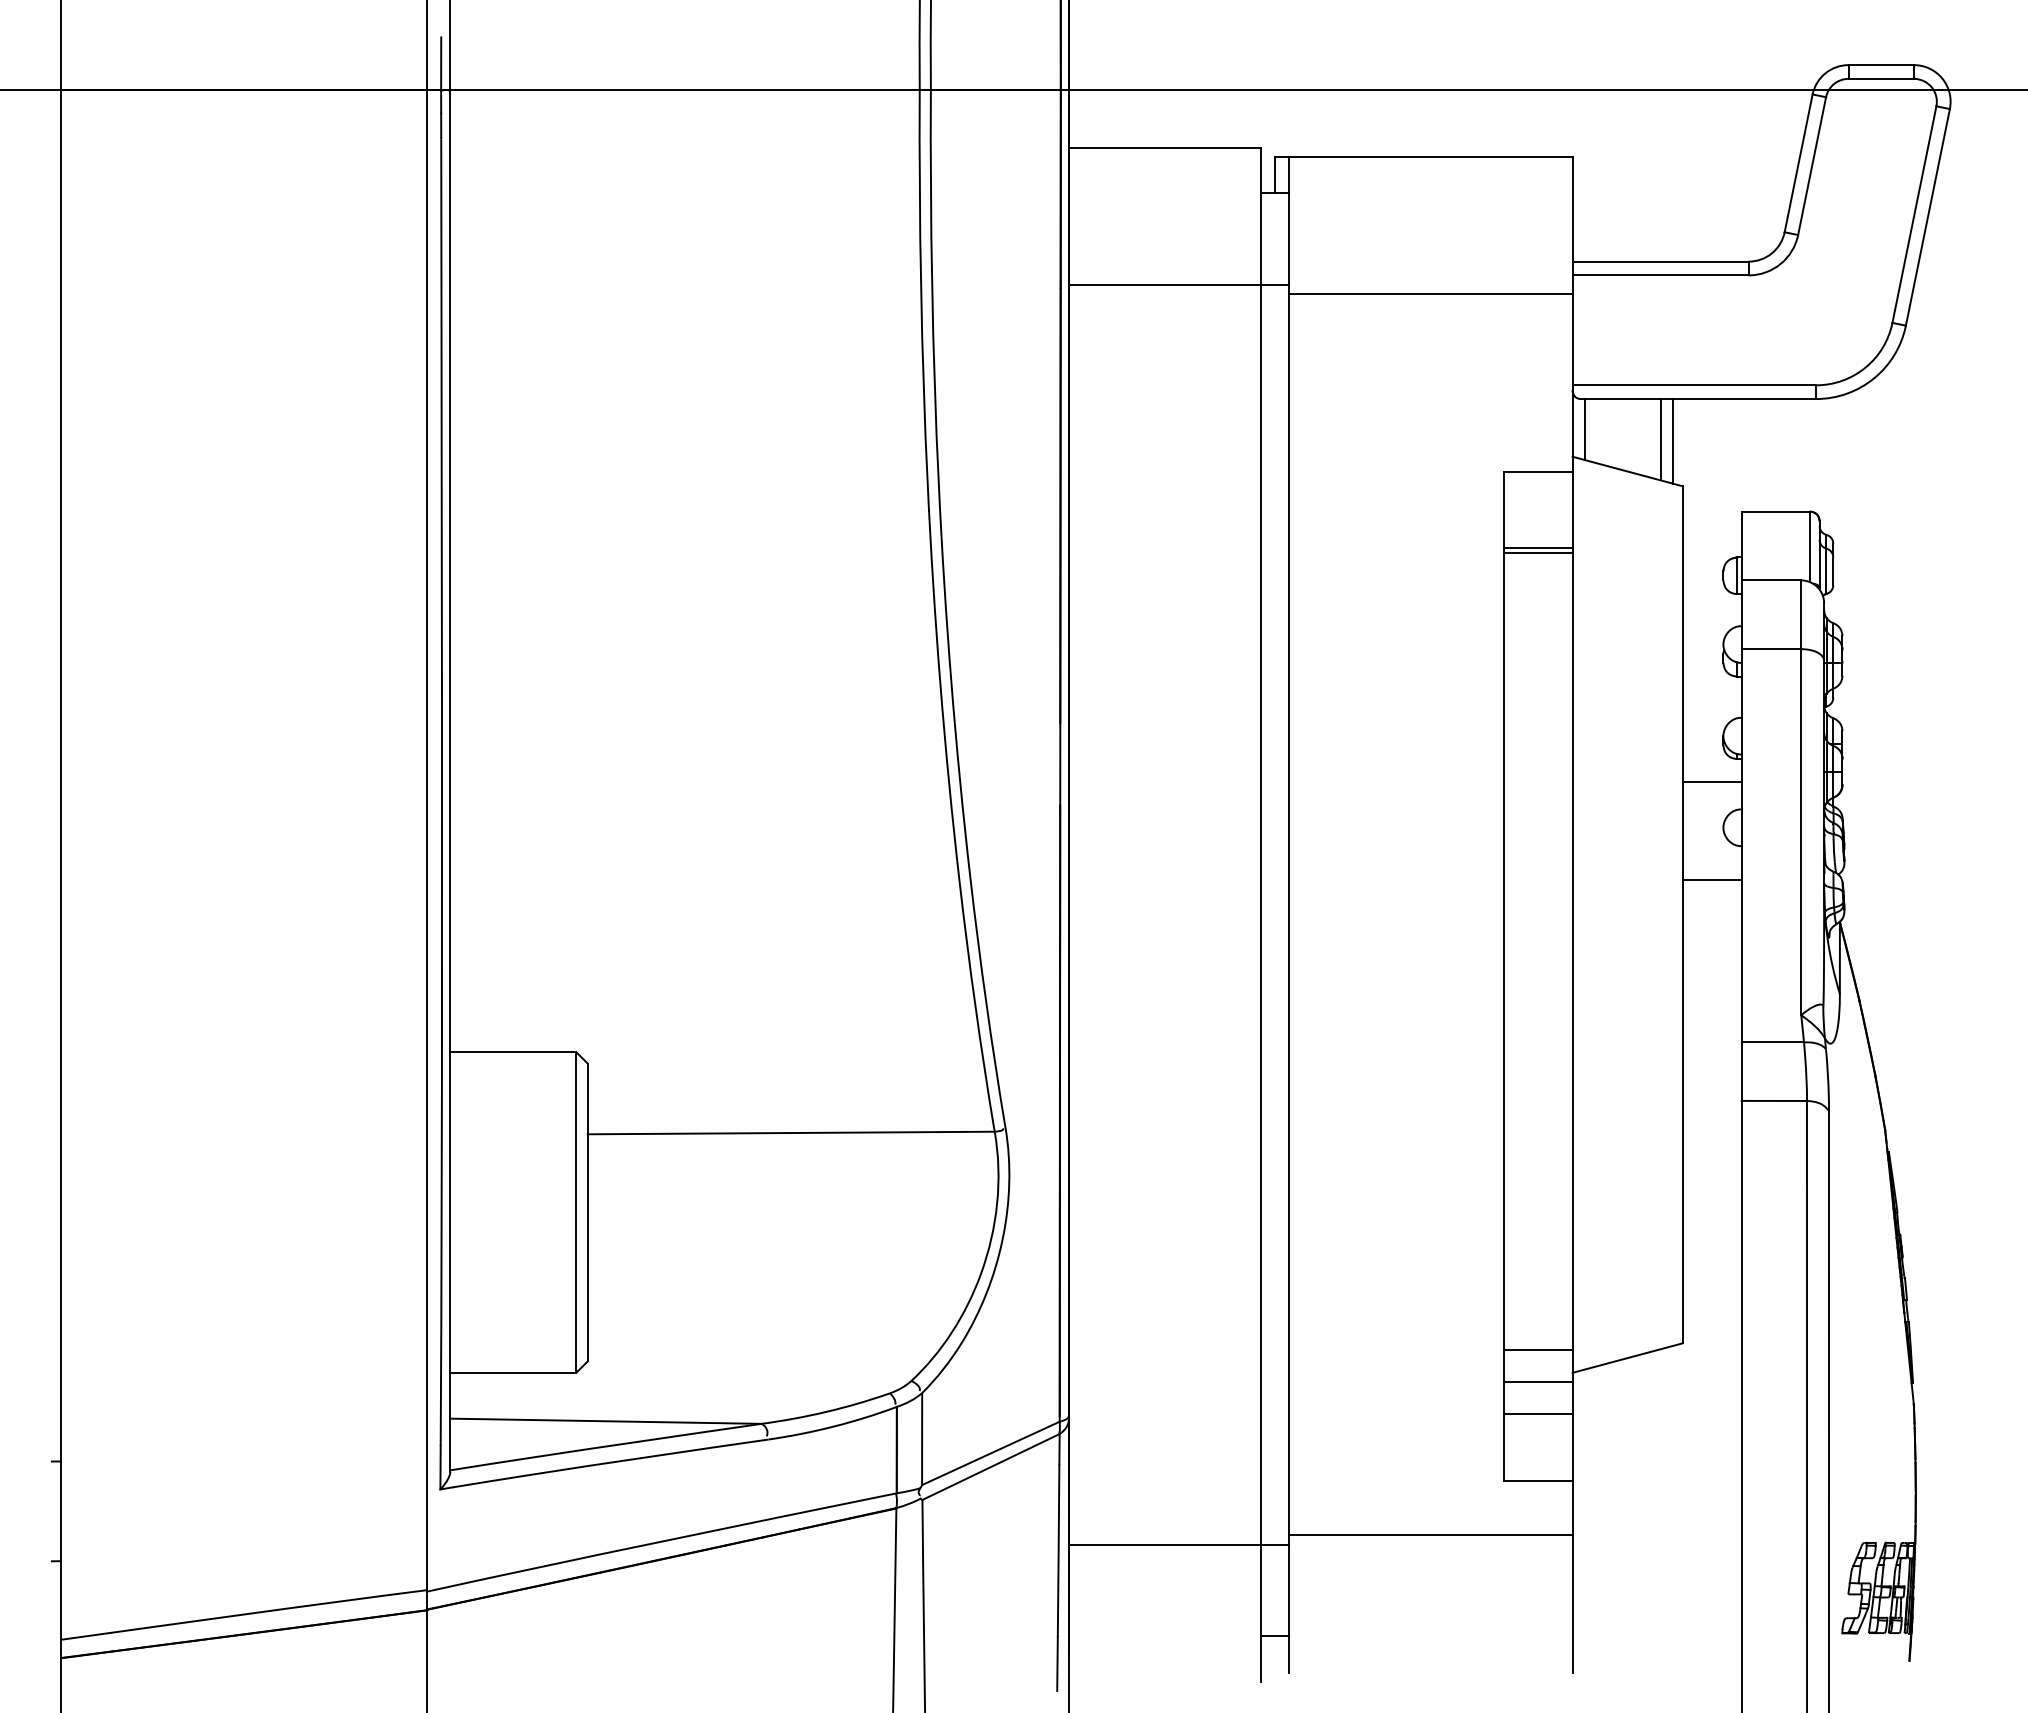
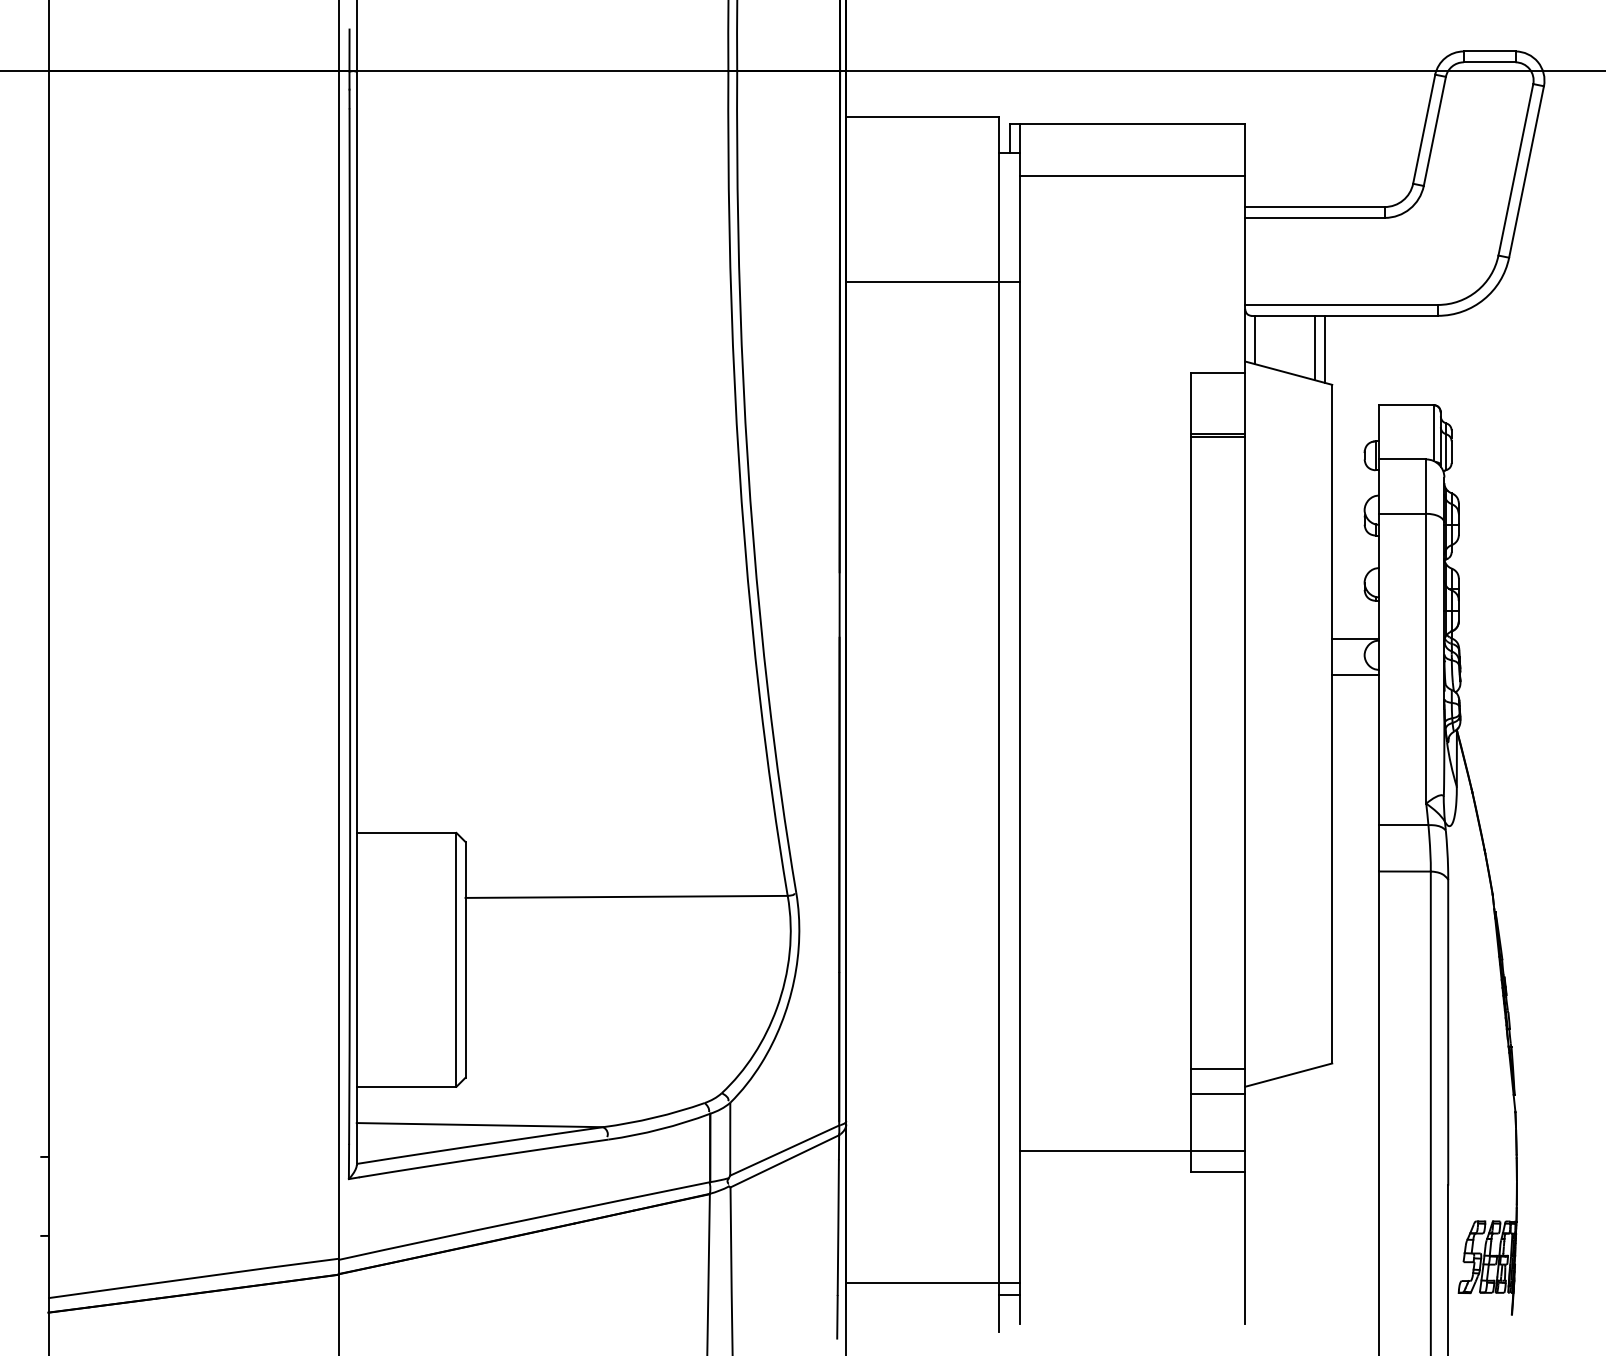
line: (1178, 285) -> (933, 282), moved
line: (1430, 294) -> (1132, 176), moved
line: (1711, 782) -> (1355, 675), moved
line: (1711, 880) -> (1355, 639), moved
line: (1537, 1414) -> (1217, 1119), removed
line: (1430, 1535) -> (1132, 1151), moved
line: (1178, 1544) -> (933, 1282), moved

